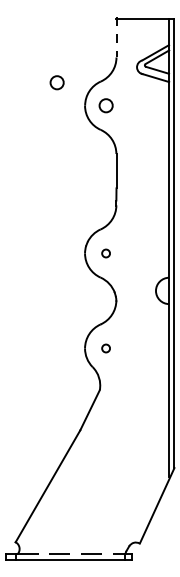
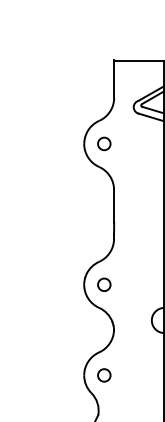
line: (116, 37) -> (114, 78), dashed -> solid
circle: (56, 82) -> (56, 121), removed
circle: (105, 253) -> (103, 284), size x1.67
circle: (105, 348) -> (103, 375), size x1.67

